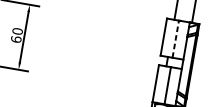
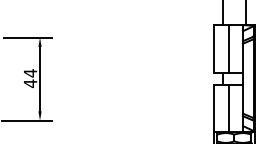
text: (16, 35) -> (30, 78), 60 -> 44
line: (176, 38) -> (229, 48), dashed -> solid

